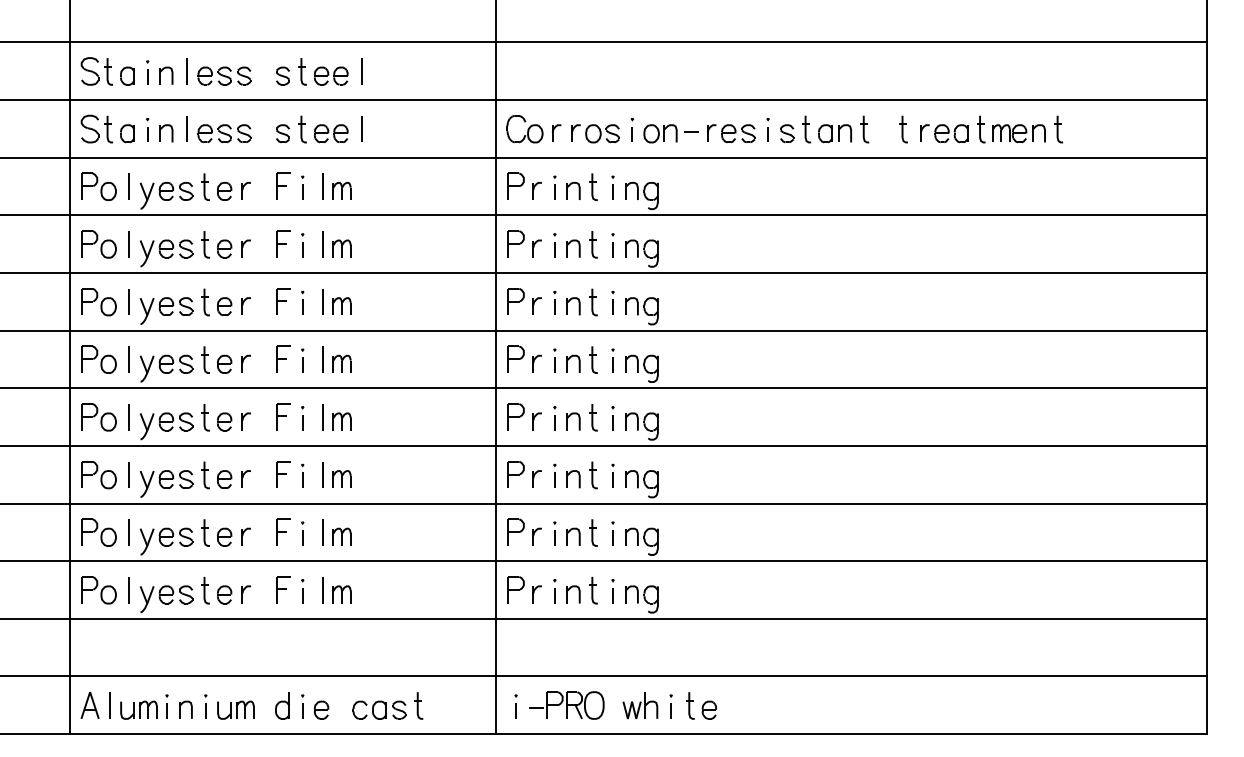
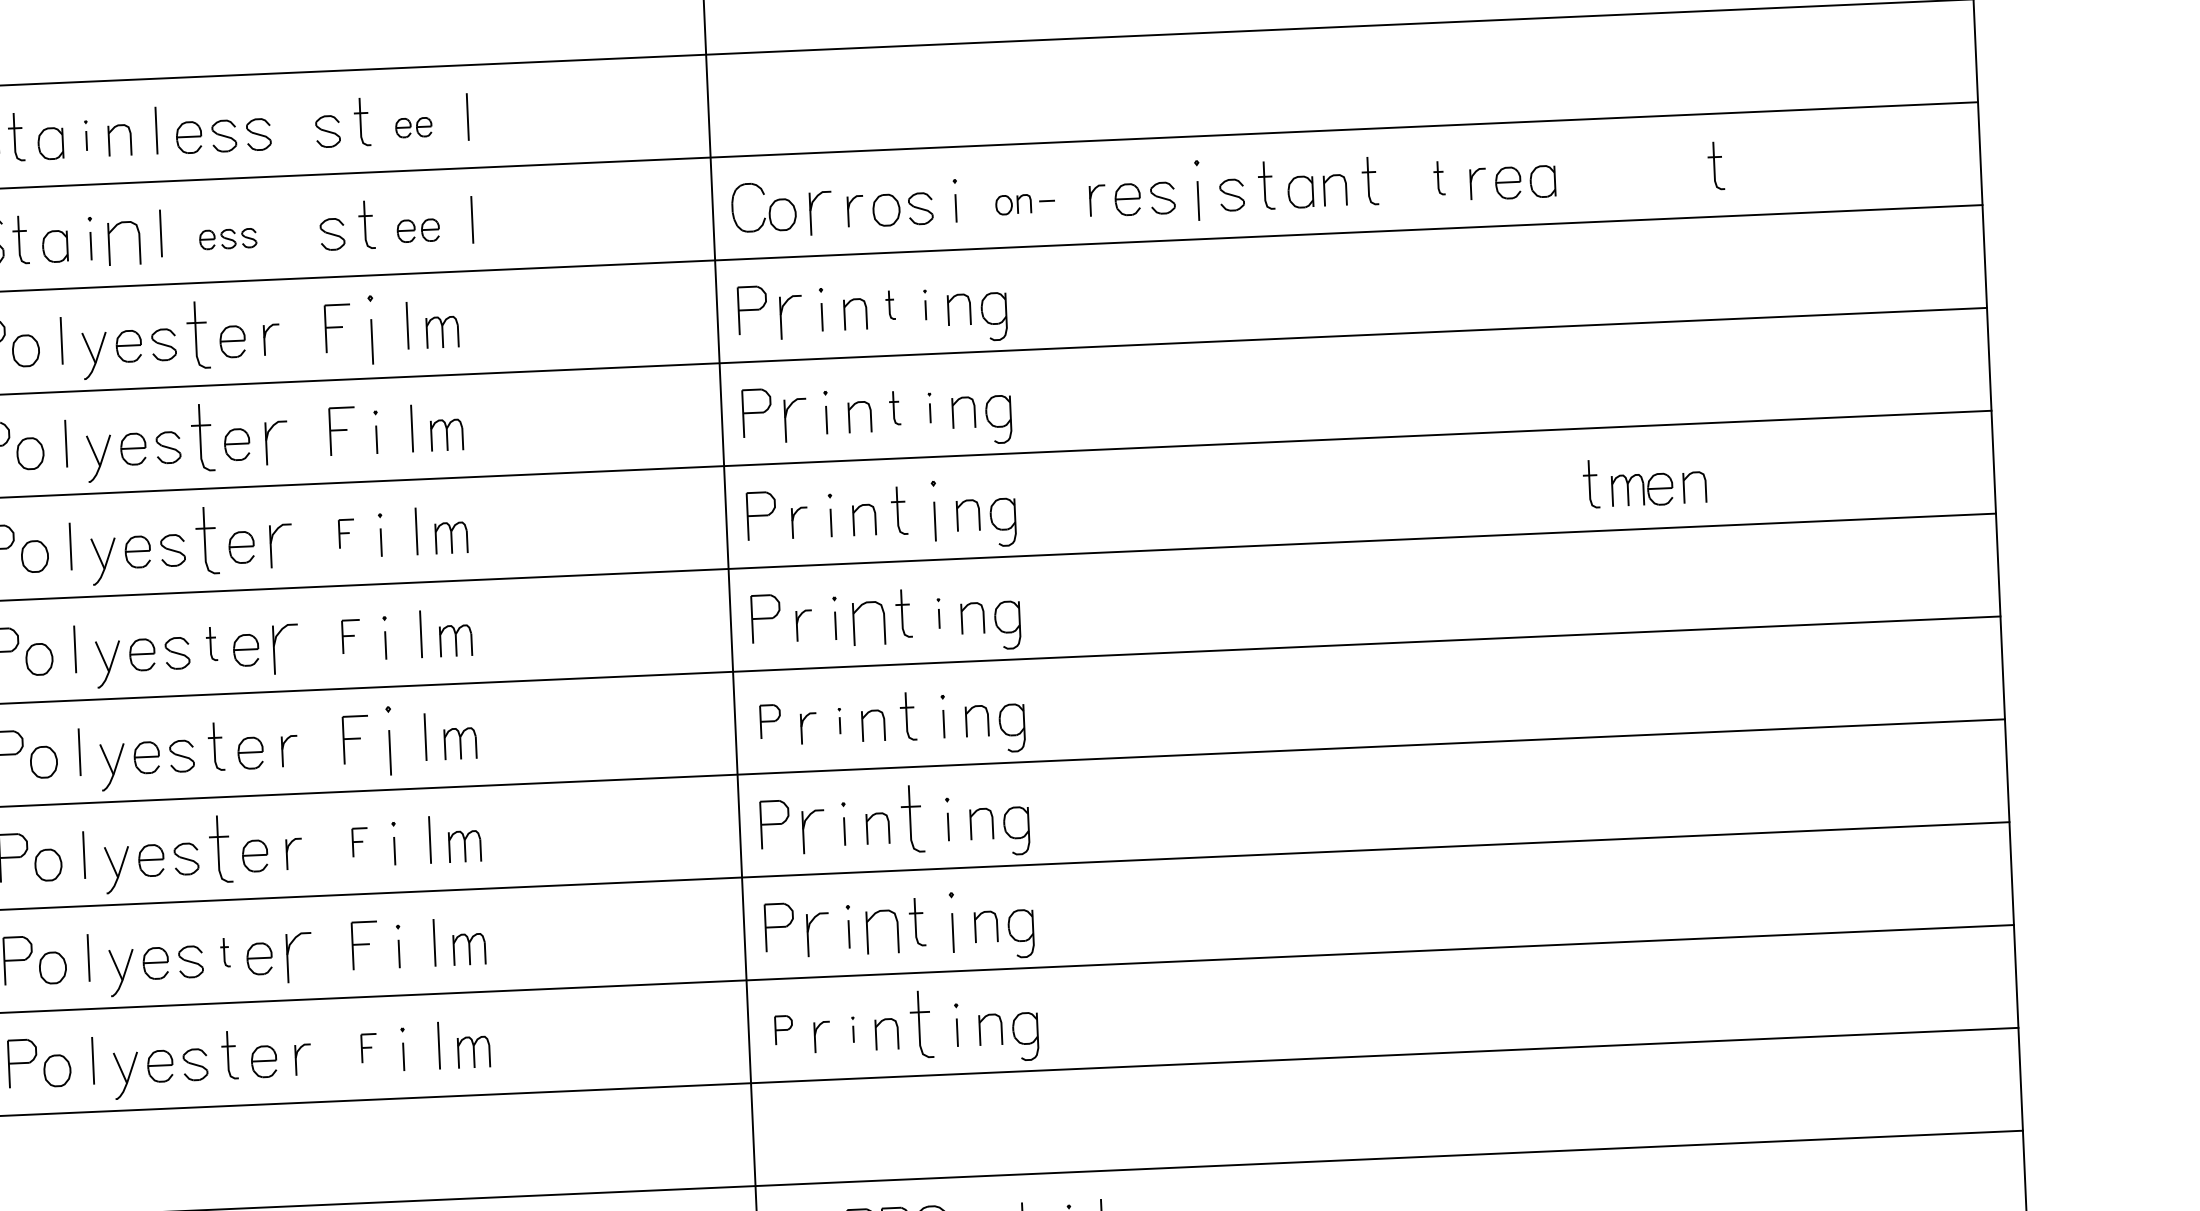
part: (147, 72) -> (85, 135), size x0.7
part: (330, 75) -> (412, 126), size x0.6
part: (767, 129) -> (1196, 188), size x1.4
part: (903, 129) -> (1439, 178), size x0.7
part: (1011, 129) -> (1645, 482), moved
part: (556, 132) -> (820, 210), size x1.4
part: (166, 133) -> (124, 242), size x1.4
part: (224, 133) -> (228, 238), size x0.6
part: (330, 133) -> (417, 230), size x0.7
part: (670, 133) -> (1023, 203), size x0.6
part: (205, 186) -> (198, 334), size x1.4
part: (593, 186) -> (890, 304), size x0.6
part: (302, 187) -> (371, 328), size x1.6
part: (612, 187) -> (924, 304), size x0.7
part: (536, 190) -> (789, 315), size x1.4
part: (205, 244) -> (202, 437), size x1.4
part: (593, 244) -> (895, 407), size x0.7
part: (612, 245) -> (929, 408), size x0.7
part: (245, 248) -> (274, 441), size x1.4
part: (536, 248) -> (793, 419), size x1.4
part: (283, 301) -> (346, 533), size x0.6
part: (205, 302) -> (207, 541), size x1.4
part: (612, 302) -> (933, 509), size x1.4
part: (245, 305) -> (278, 543), size x1.4
part: (283, 358) -> (350, 635), size x0.7
part: (205, 359) -> (211, 643), size x0.7
part: (612, 360) -> (938, 613), size x0.7
part: (245, 363) -> (283, 647), size x1.6
part: (573, 363) -> (868, 621), size x1.4
part: (515, 416) -> (769, 720), size x0.7
part: (302, 418) -> (389, 740), size x1.6
part: (554, 418) -> (839, 721), size x0.6
part: (283, 474) -> (359, 842), size x0.6
part: (205, 475) -> (220, 850), size x1.4
part: (593, 475) -> (913, 819), size x1.4
part: (536, 478) -> (811, 829), size x1.4
part: (205, 532) -> (225, 951), size x0.6
part: (612, 533) -> (951, 921), size x1.4
part: (245, 536) -> (296, 955), size x1.6
part: (536, 536) -> (816, 933), size x1.4
part: (573, 536) -> (882, 930), size x1.4
part: (283, 589) -> (368, 1047), size x0.6
part: (515, 589) -> (782, 1029), size x0.6
part: (593, 590) -> (922, 1025), size x1.4
part: (554, 591) -> (852, 1029), size x0.6

